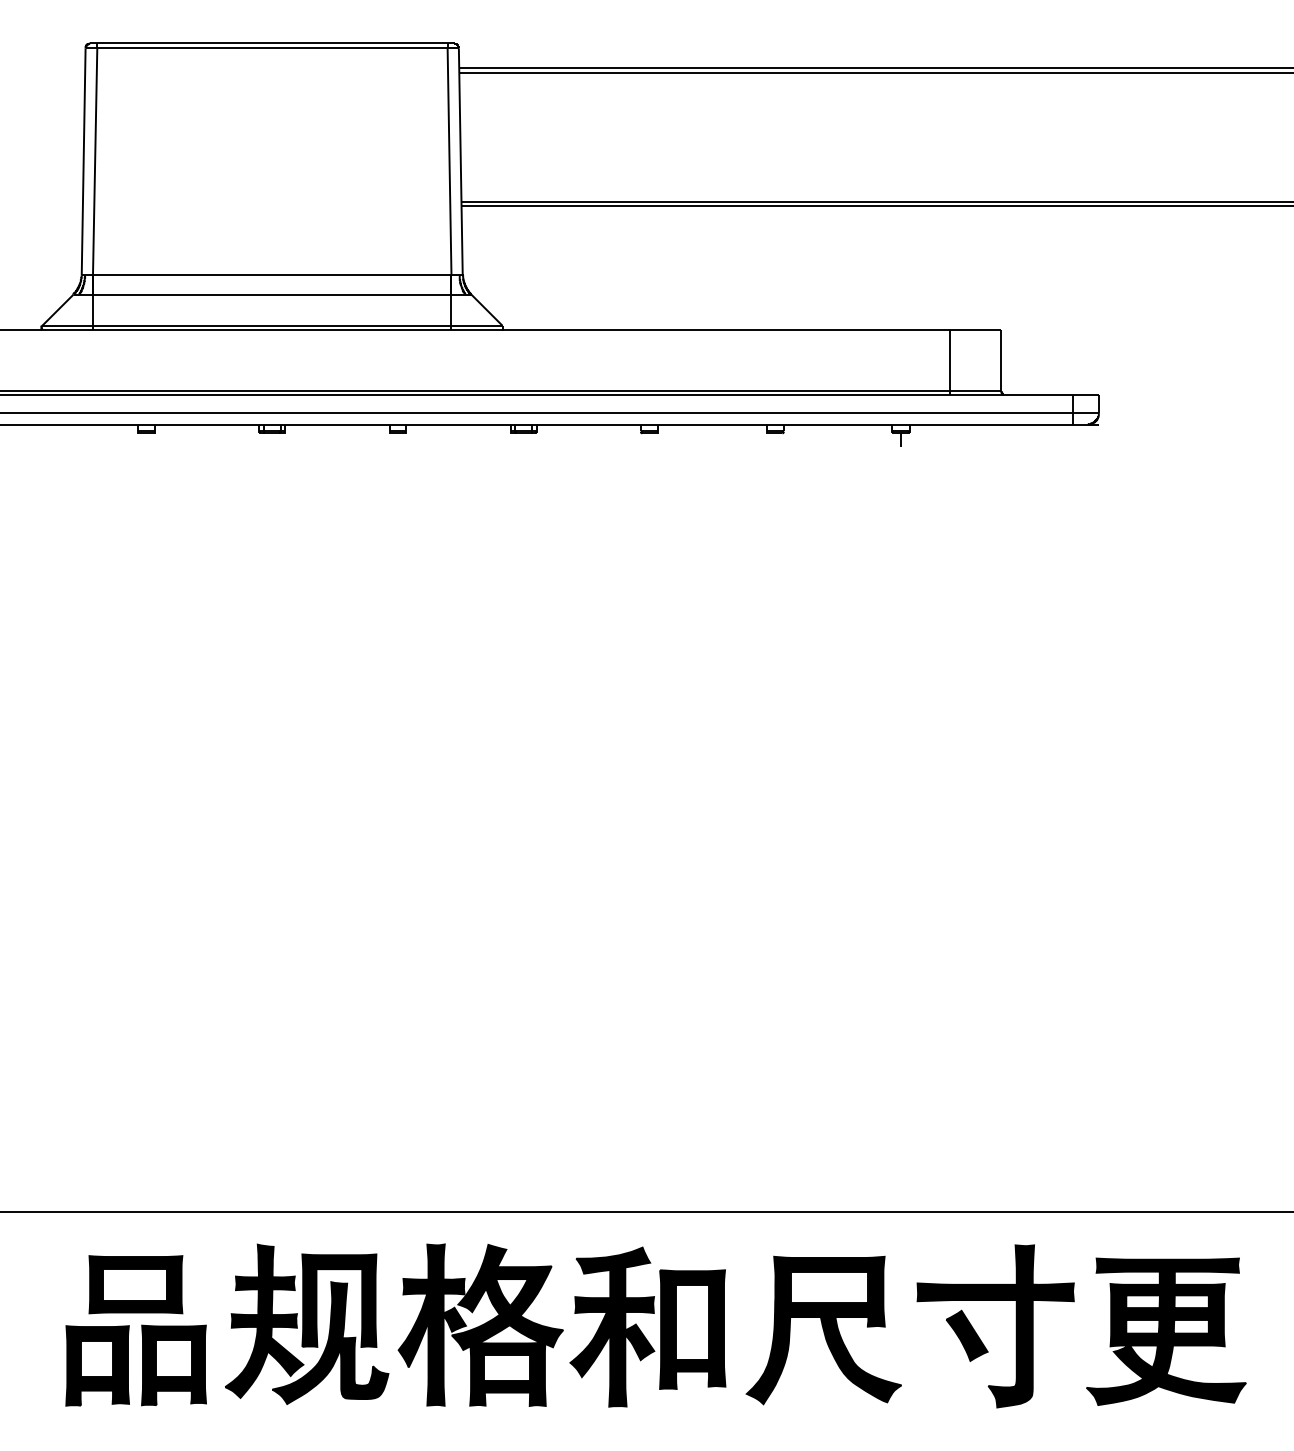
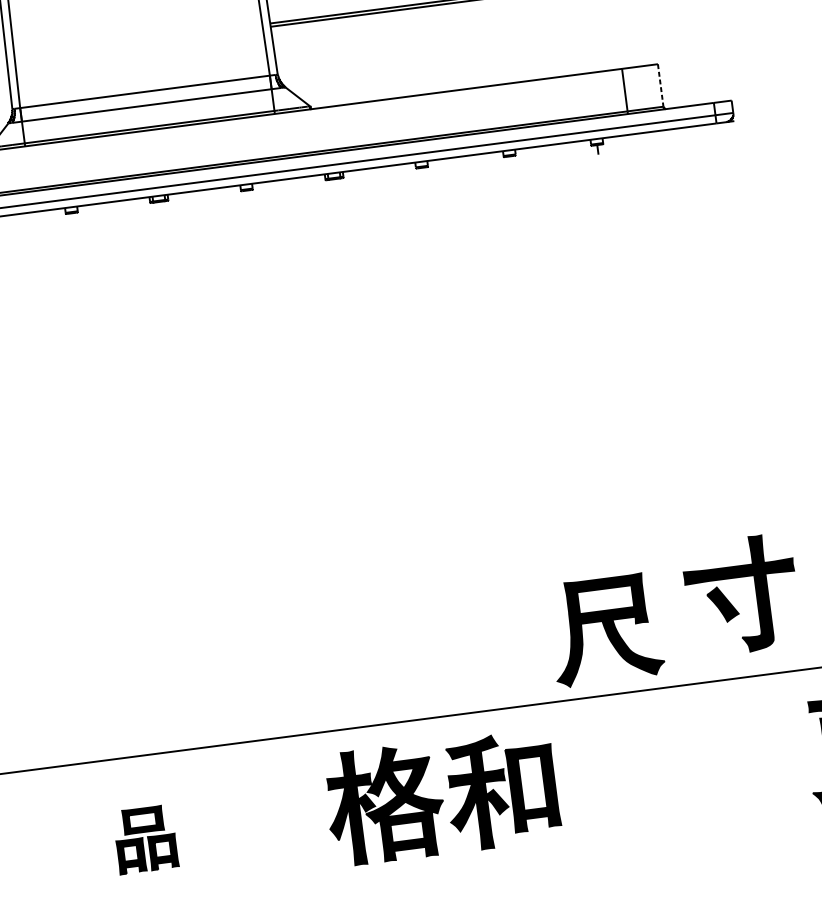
line: (1001, 360) -> (660, 85), solid -> dashed
part: (307, 1323) -> (264, 818), removed
part: (135, 1330) -> (145, 839), size x0.6
part: (823, 1330) -> (605, 630), moved
part: (980, 1338) -> (732, 605), moved

